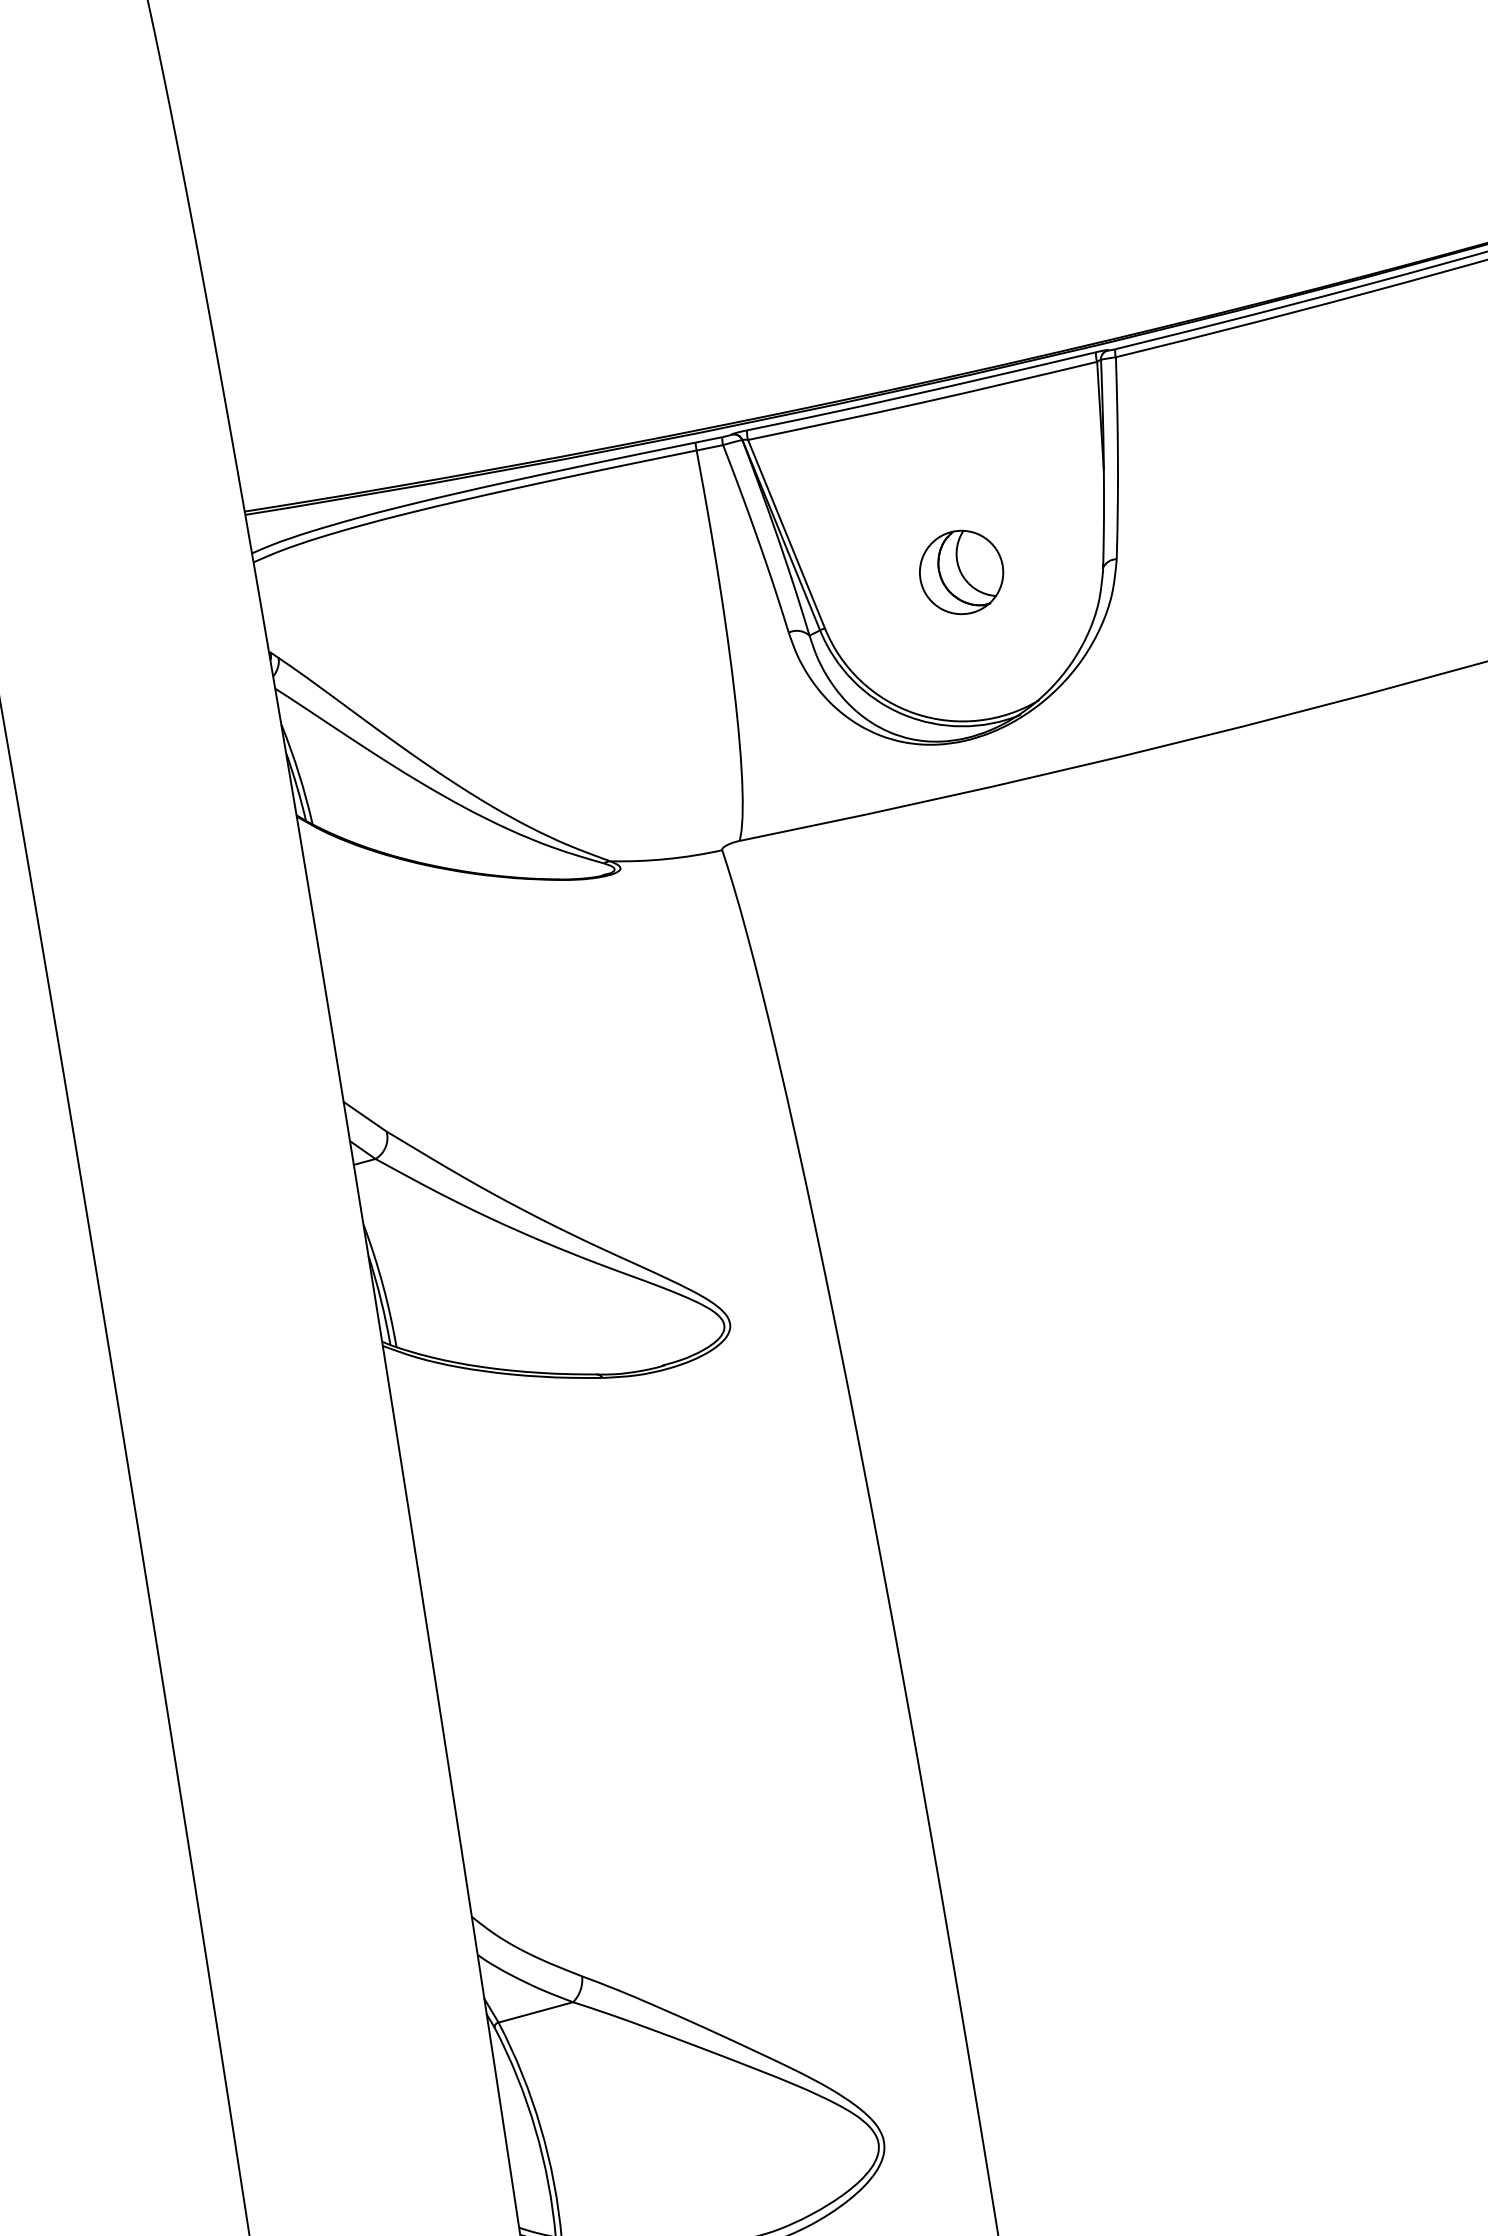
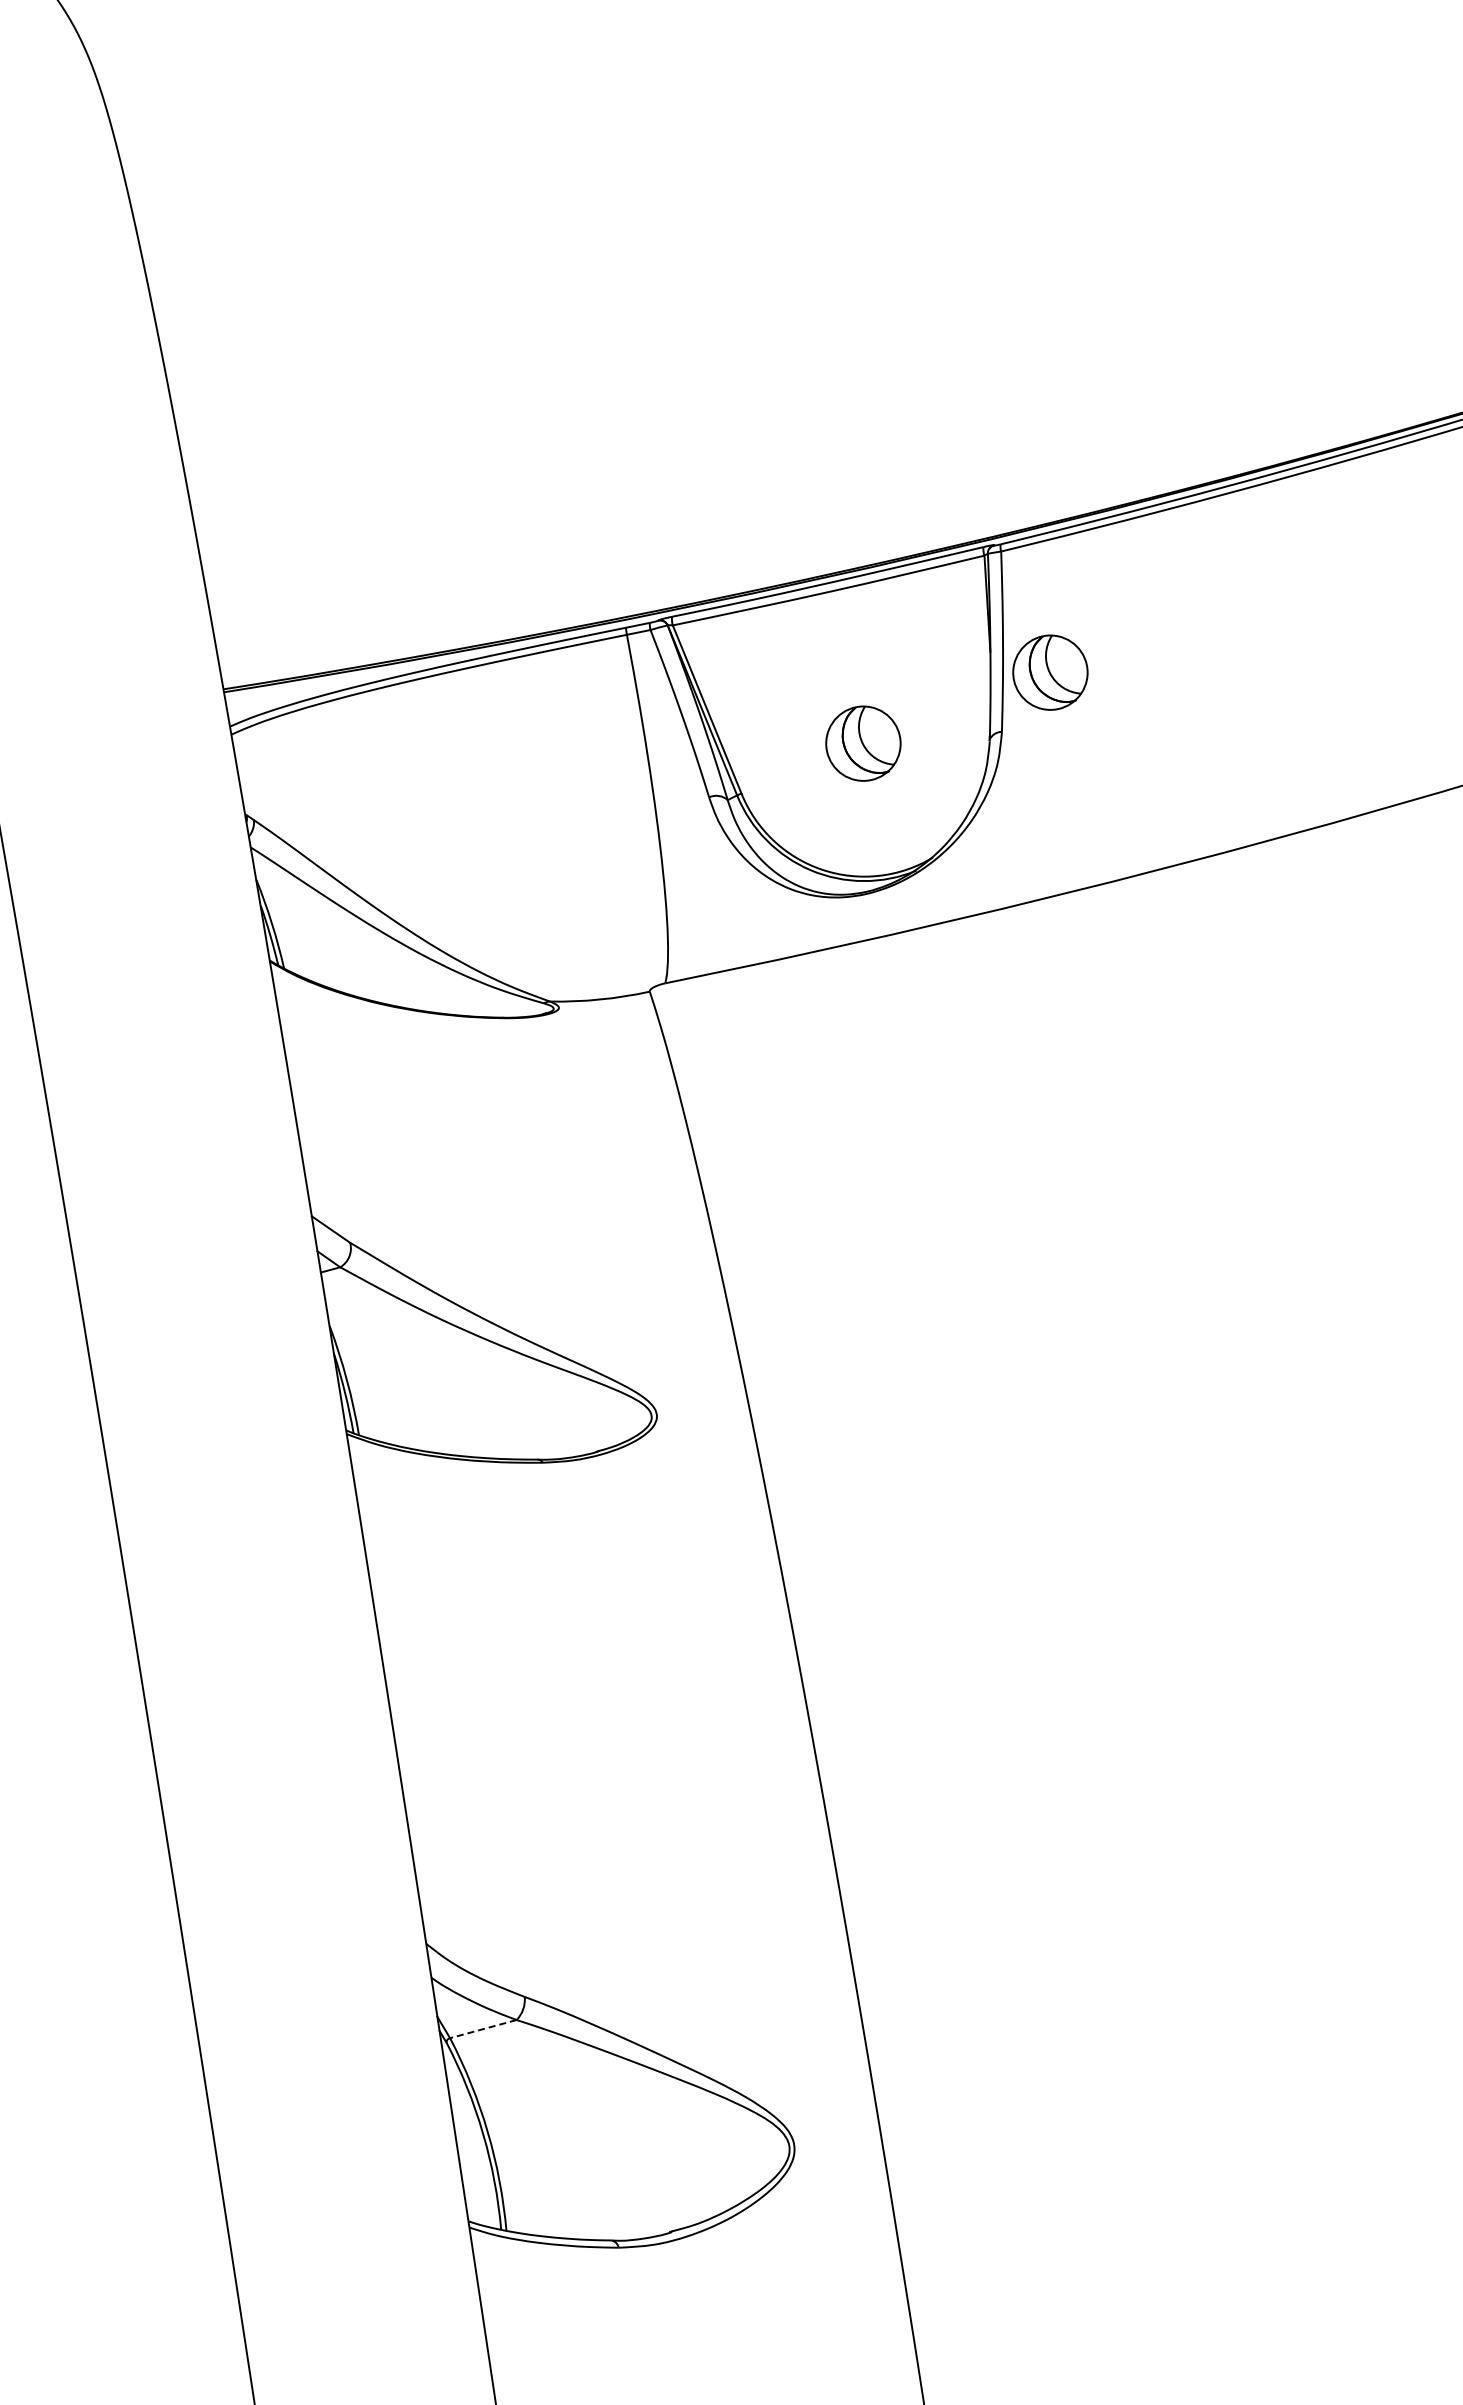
part: (1171, 492) -> (1050, 672), added
line: (535, 2012) -> (483, 2029), solid -> dashed

